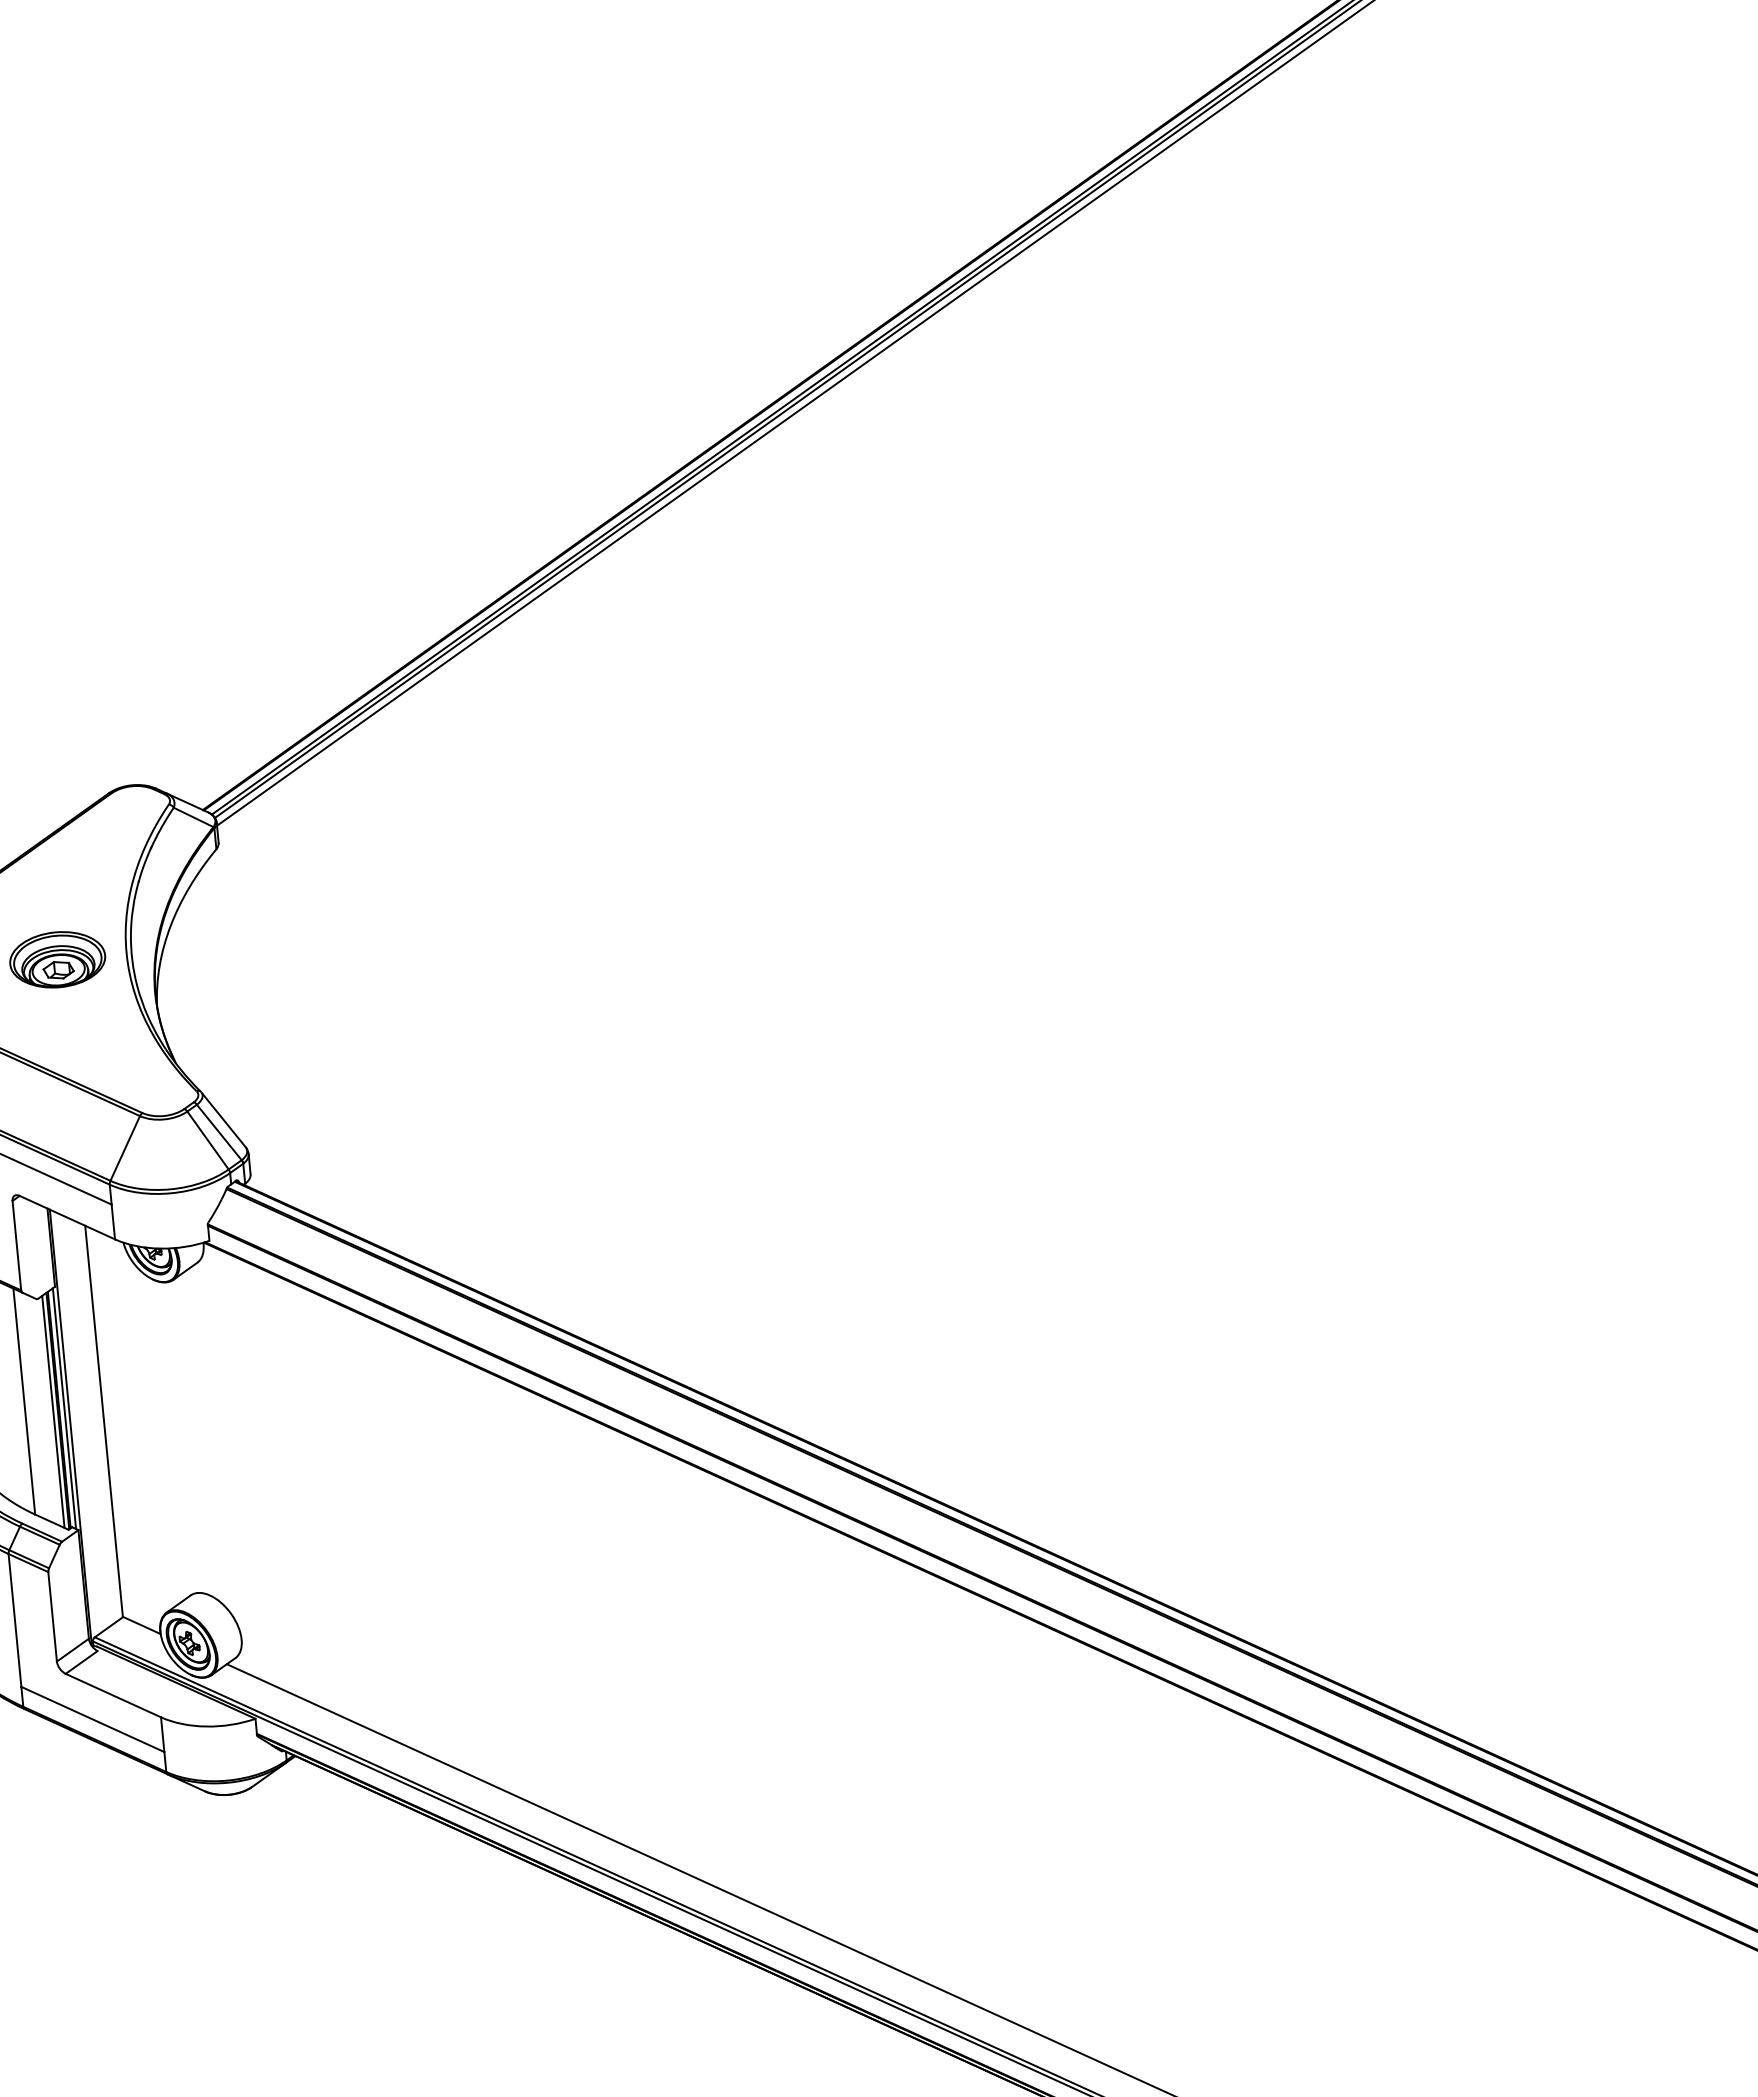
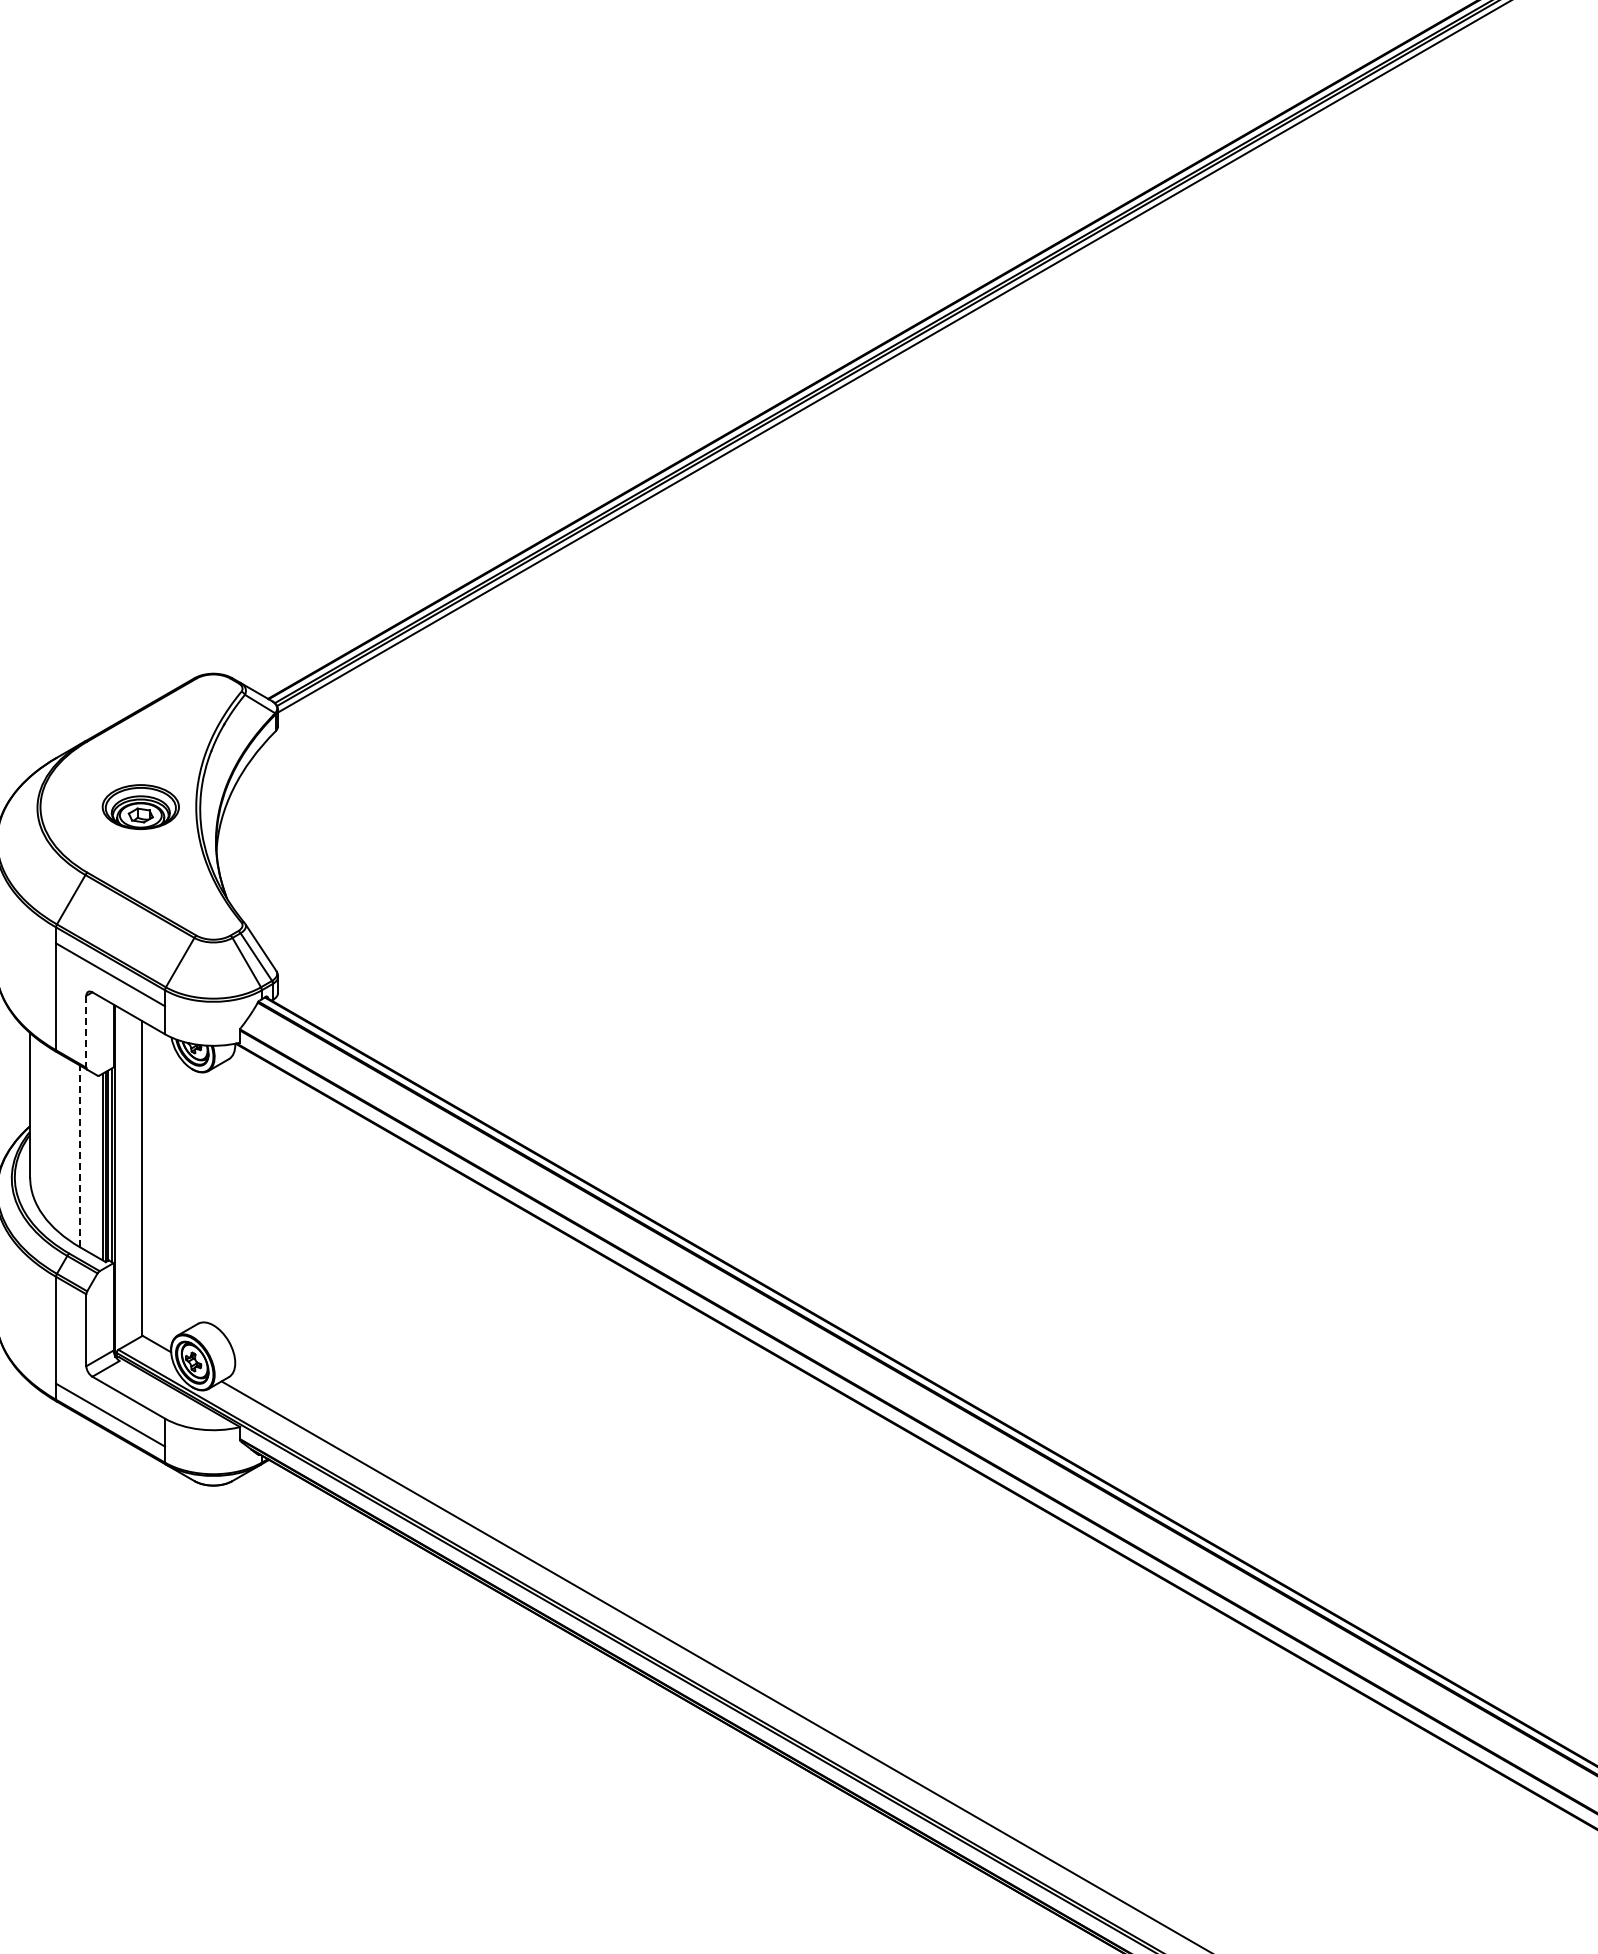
line: (17, 1245) -> (86, 1031), solid -> dashed
line: (24, 1401) -> (80, 1156), solid -> dashed

